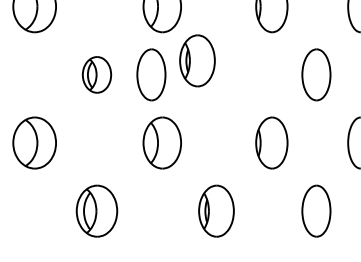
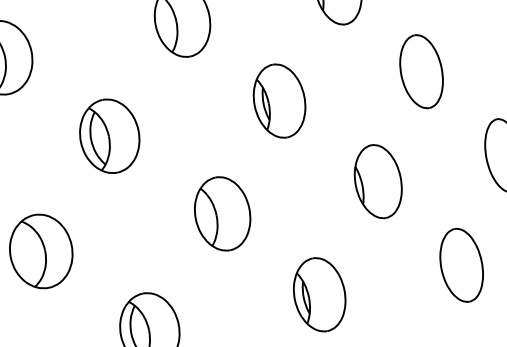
part: (197, 60) -> (279, 100), moved
part: (96, 74) -> (108, 135), size x1.43
part: (151, 74) -> (187, 119), removed

